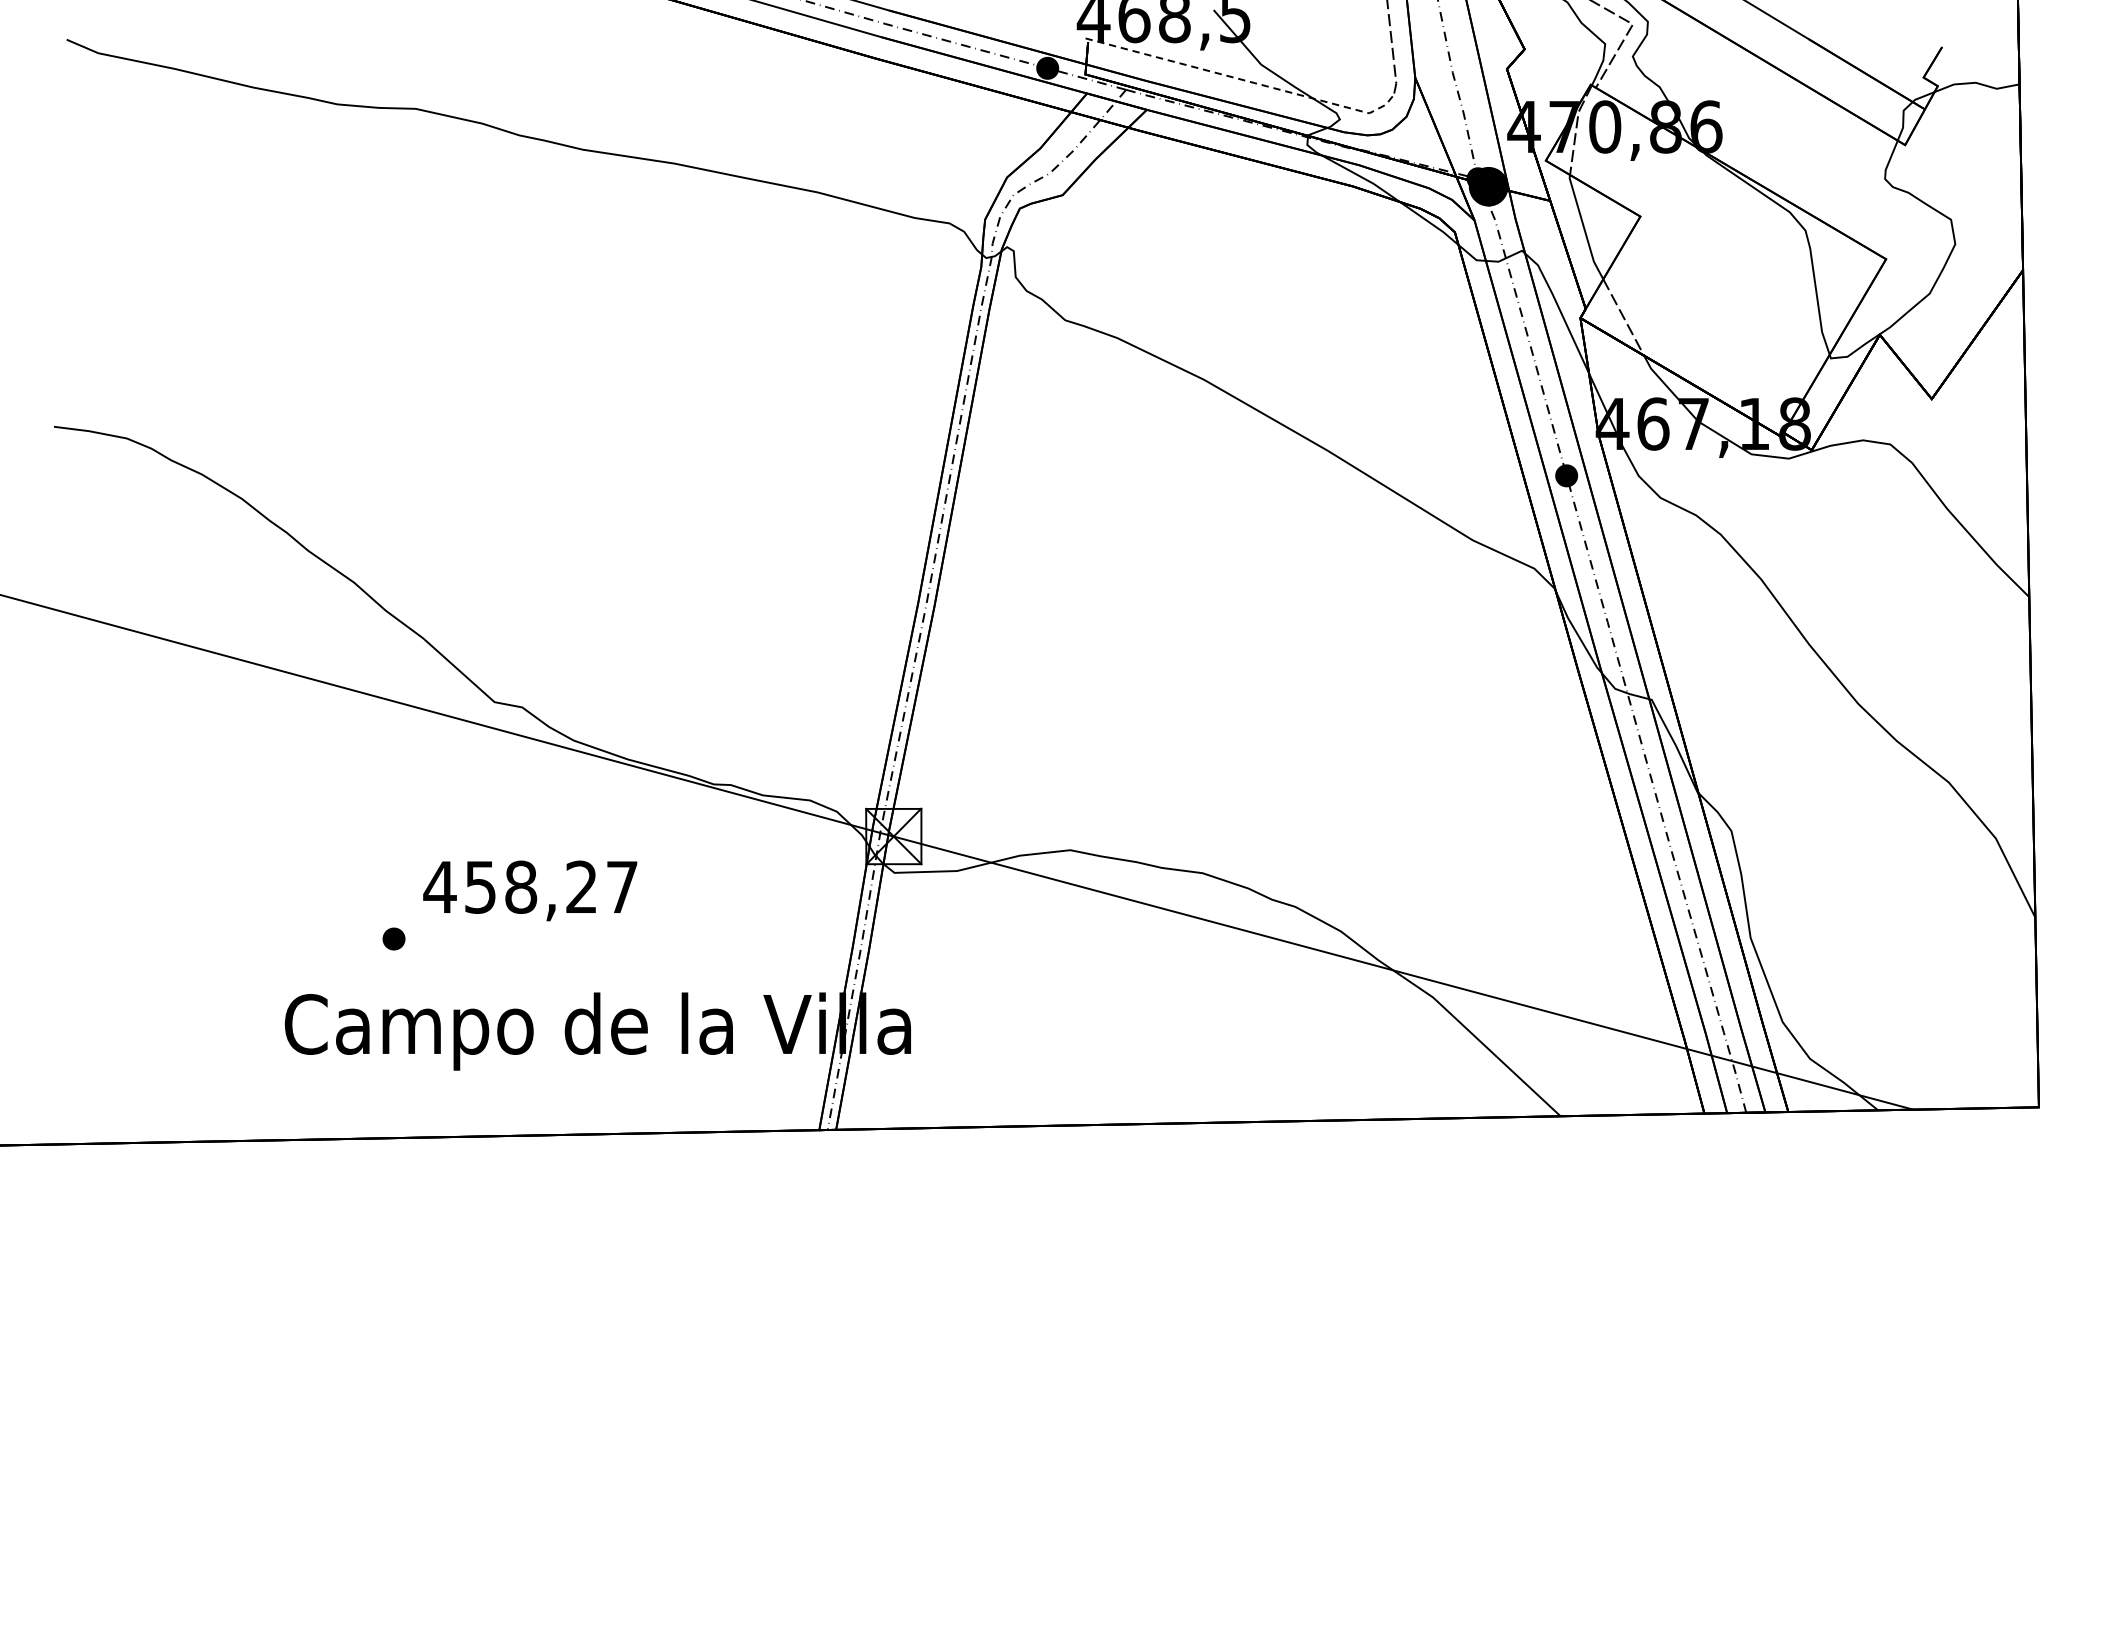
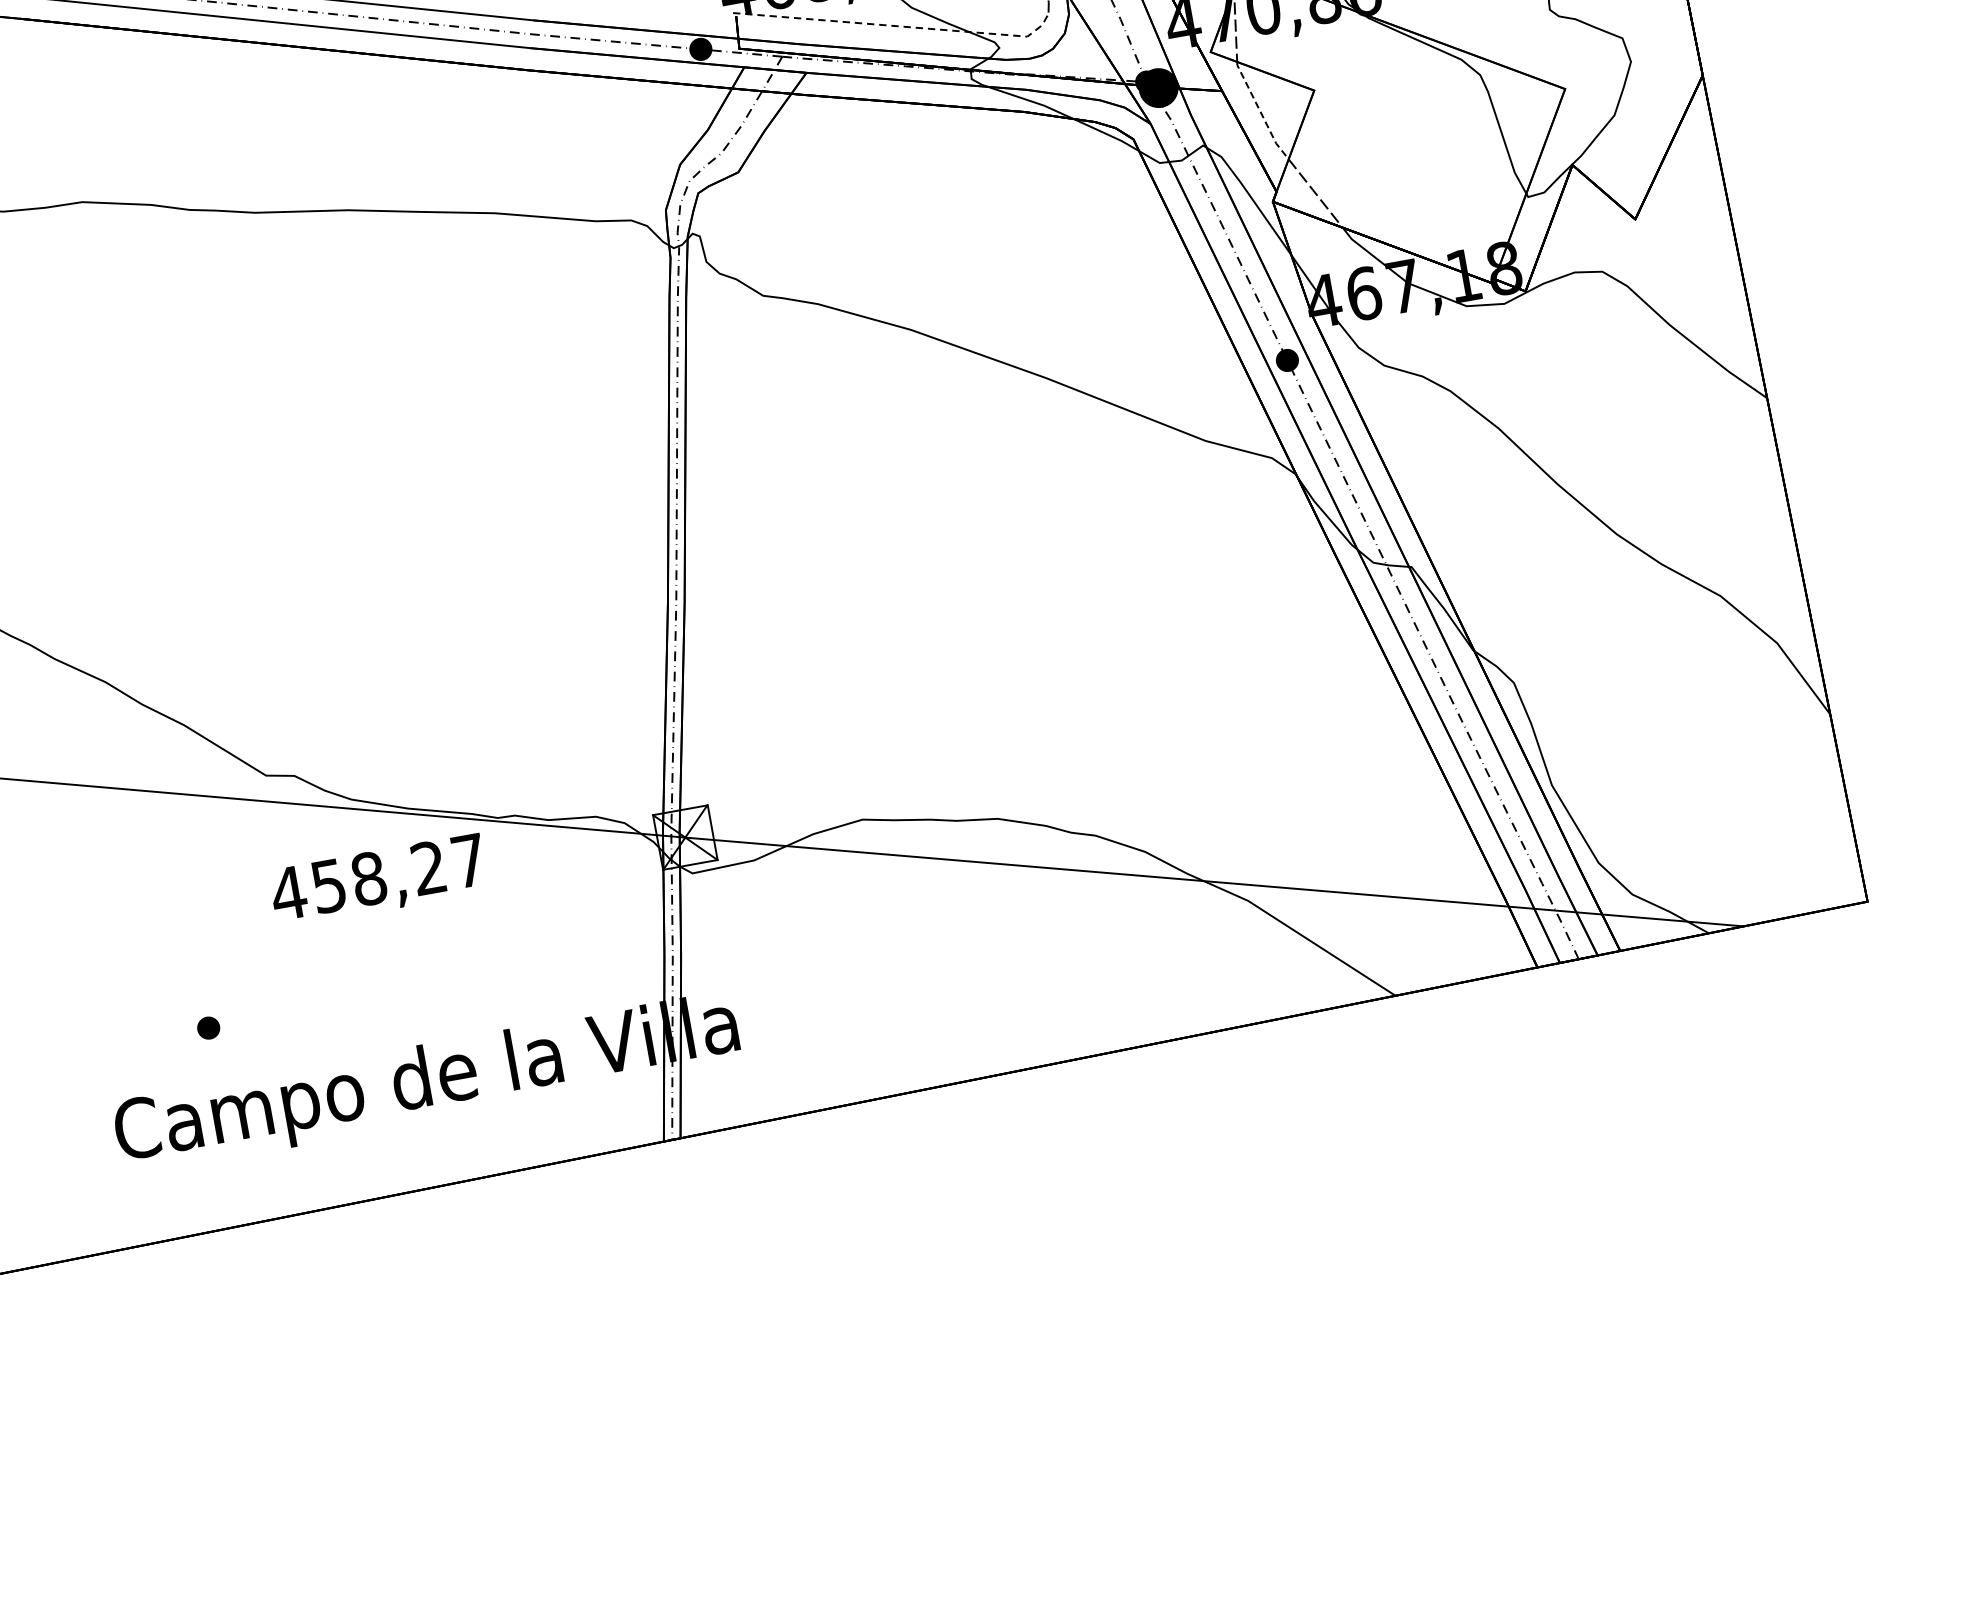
line: (1583, 227) -> (1259, 111), solid -> dashed
text: (530, 890) -> (378, 880), moved

